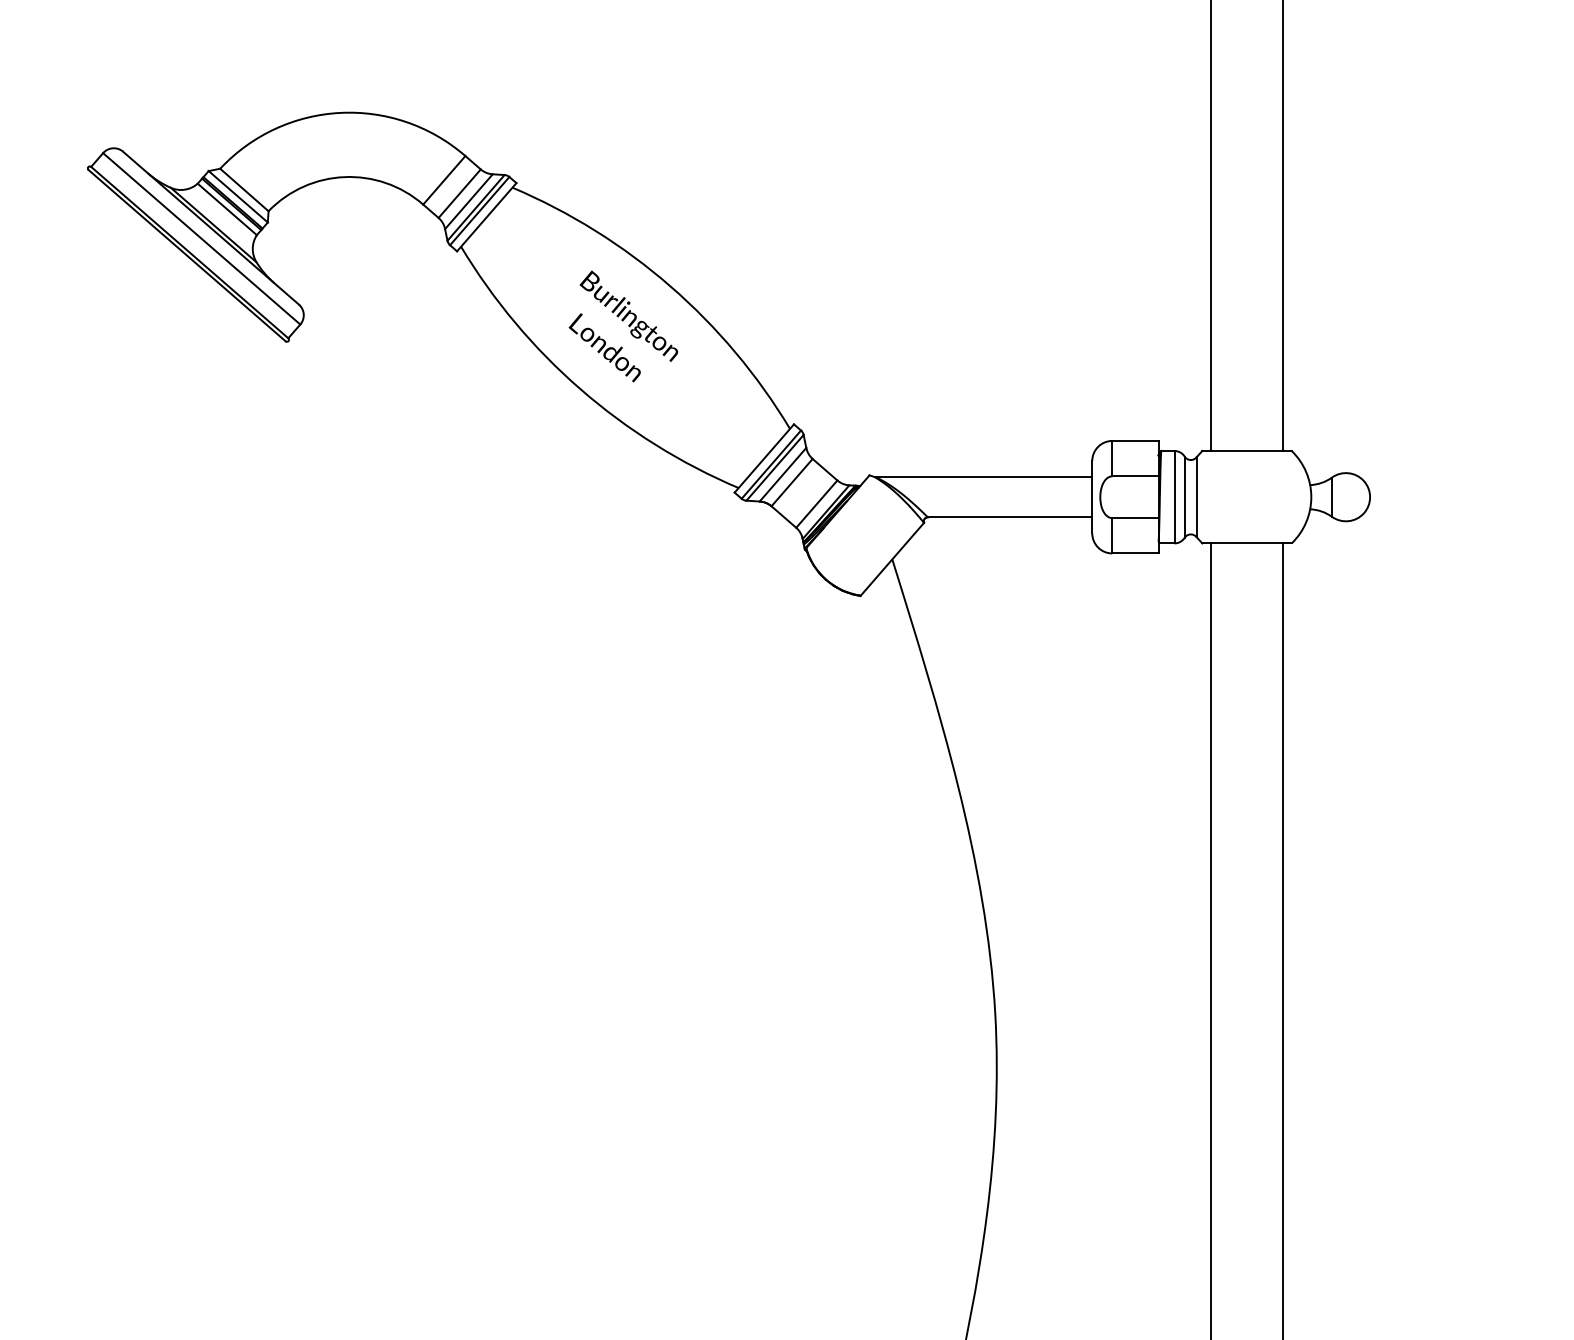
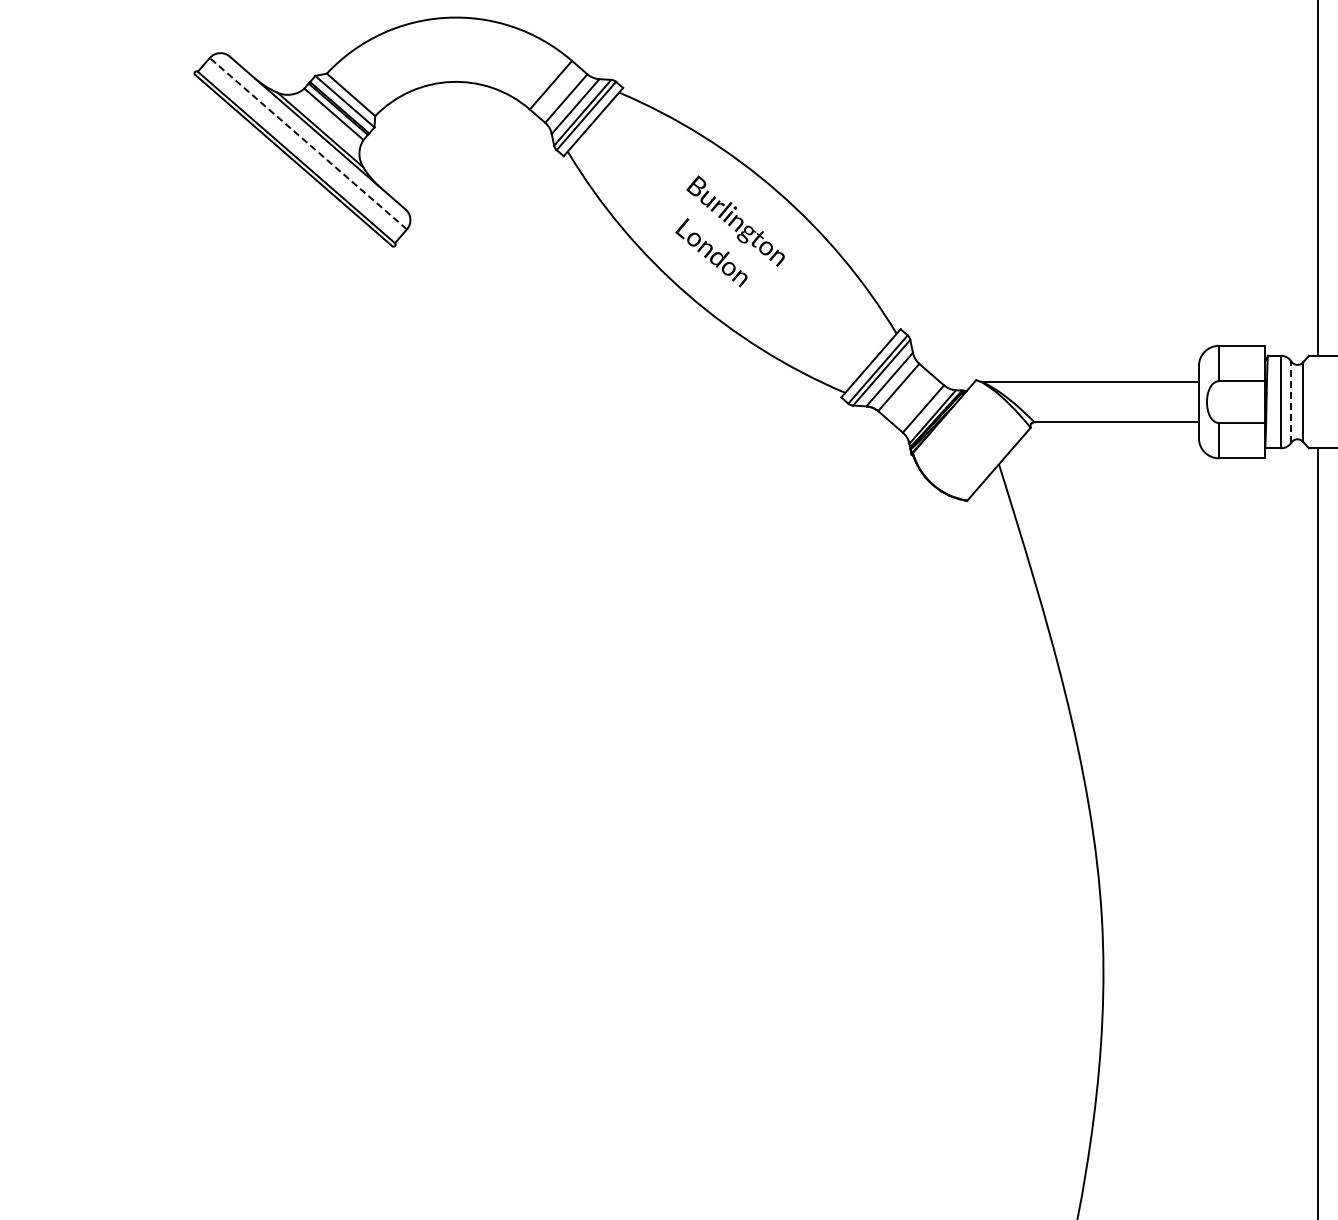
line: (201, 238) -> (308, 143), solid -> dashed
line: (1184, 497) -> (1291, 402), solid -> dashed

